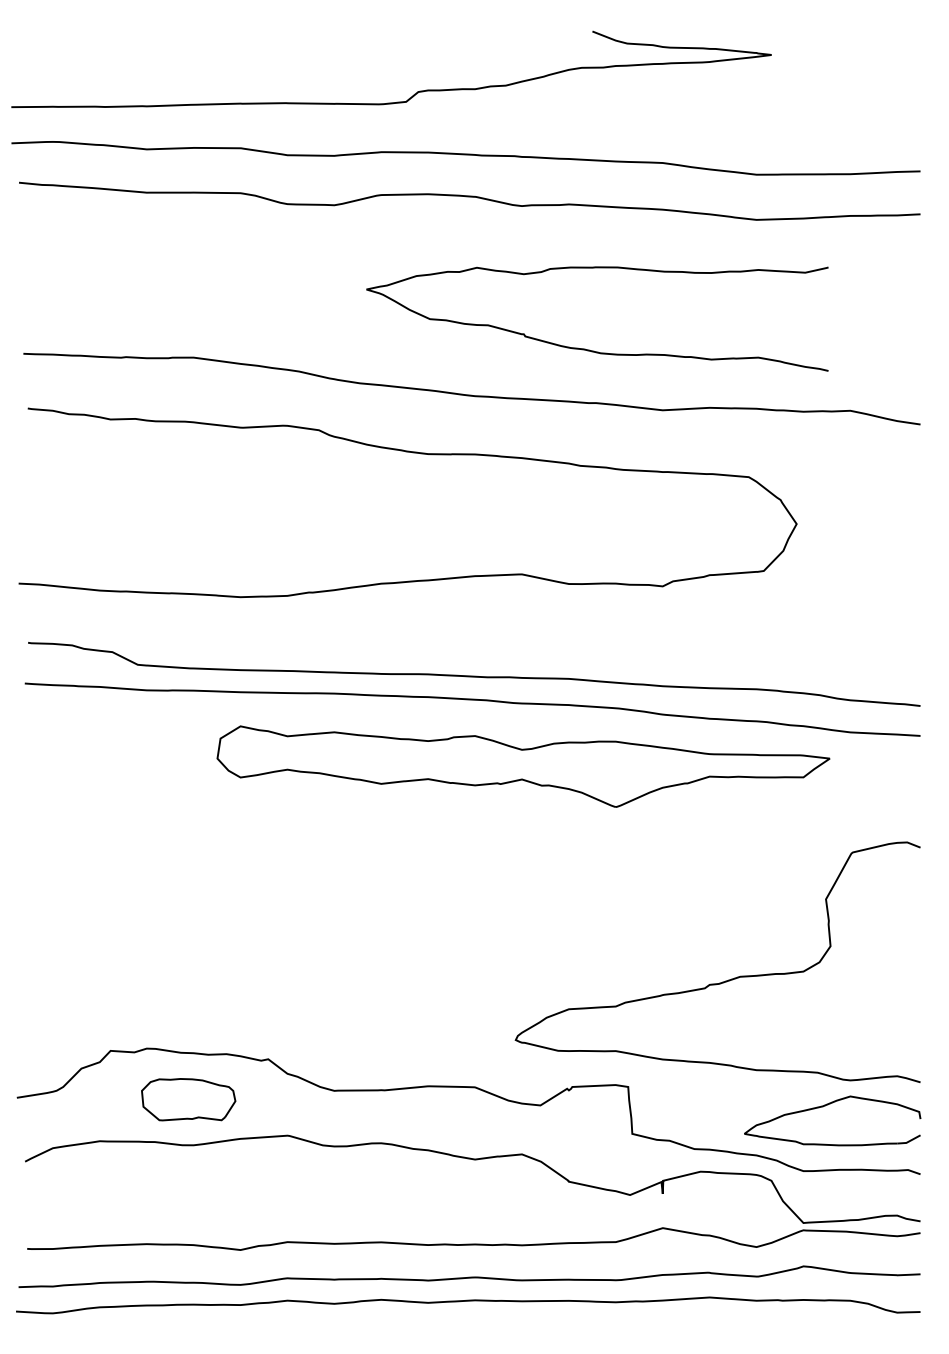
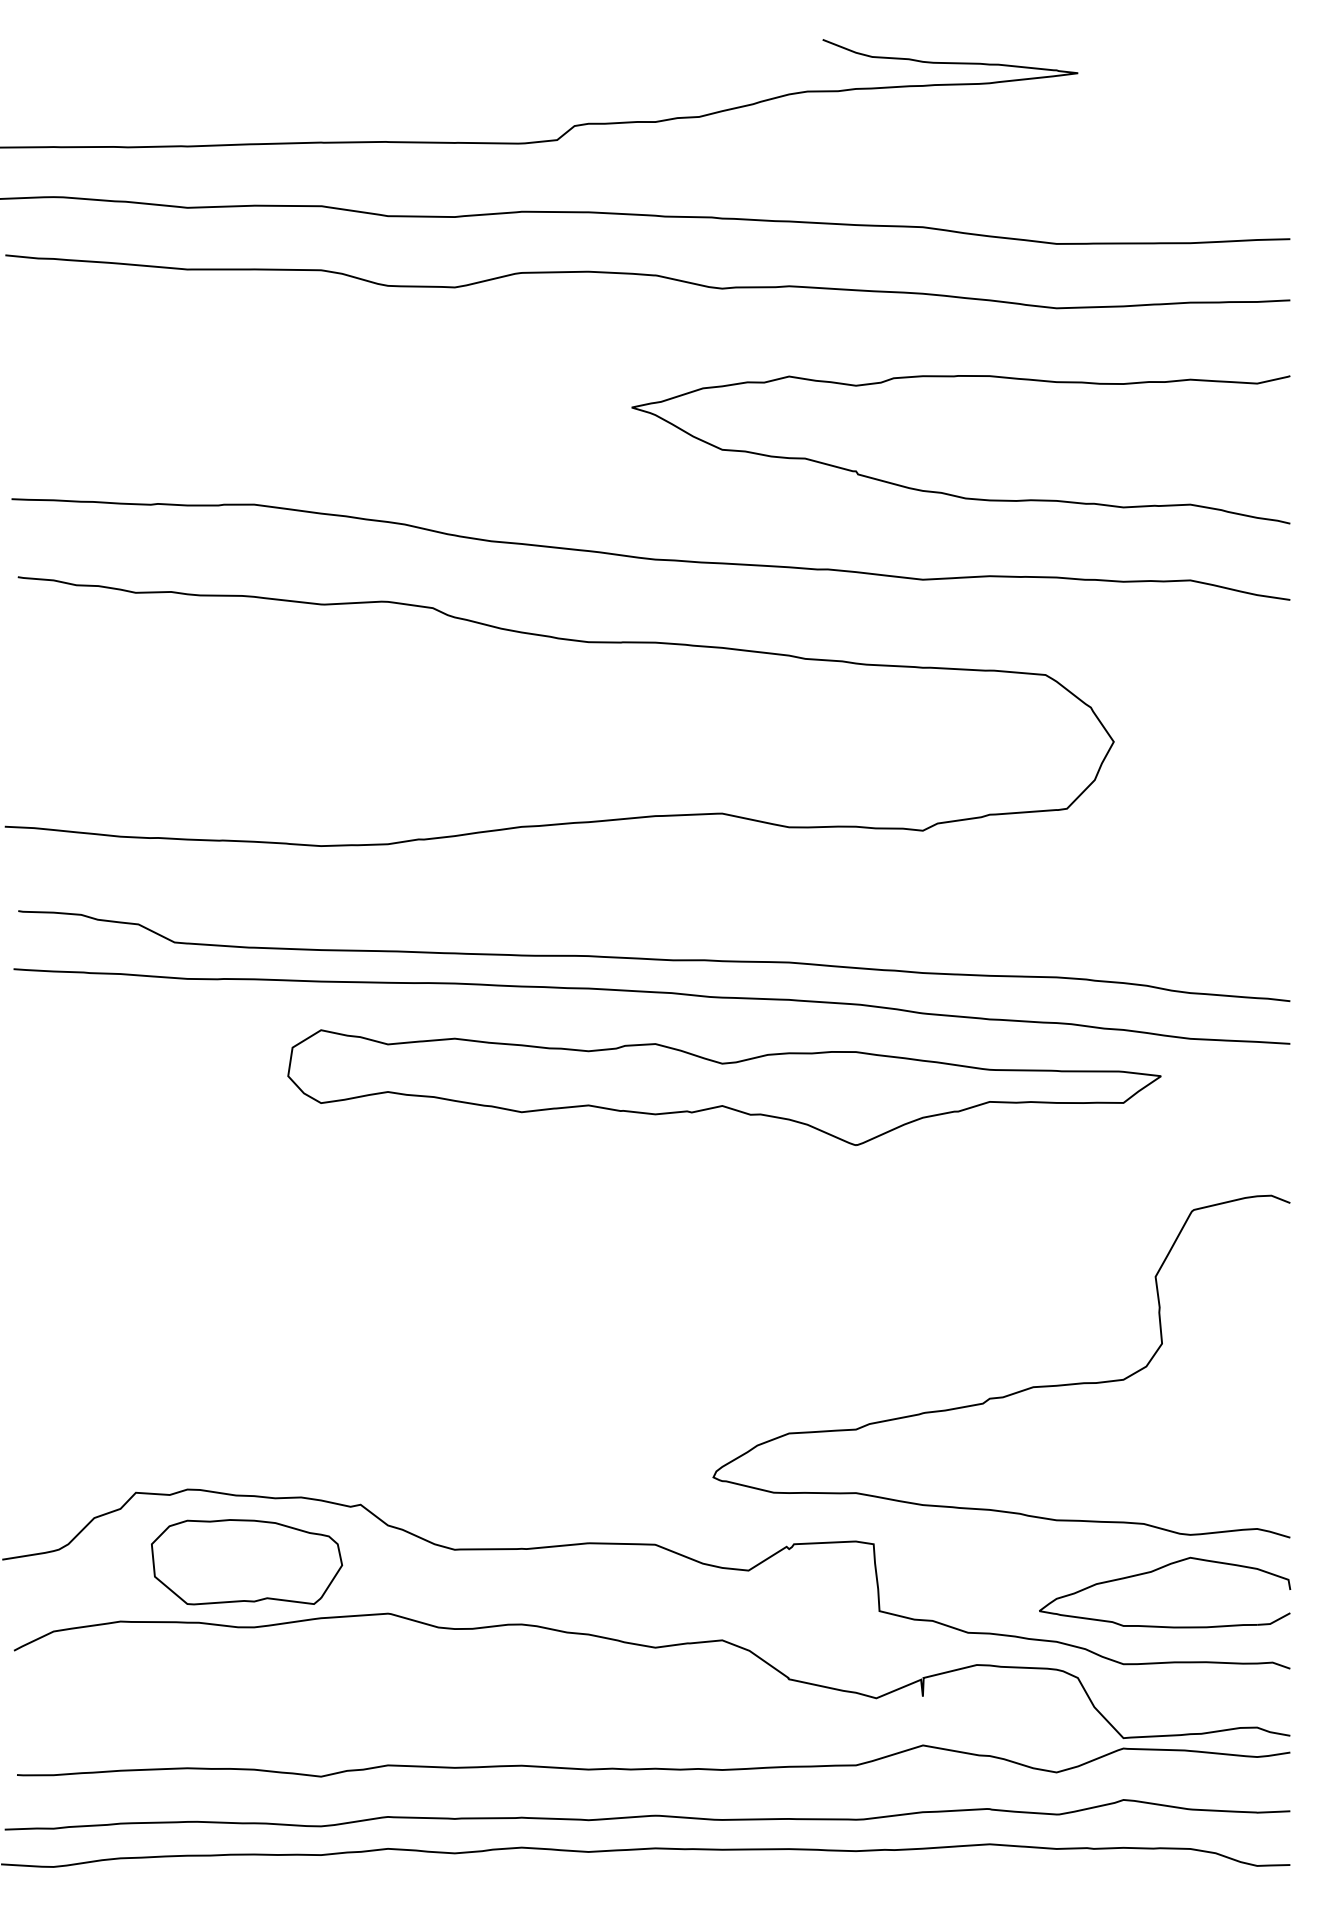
curve: (589, 349) -> (949, 493), moved
part: (188, 1099) -> (246, 1562), size x1.43

